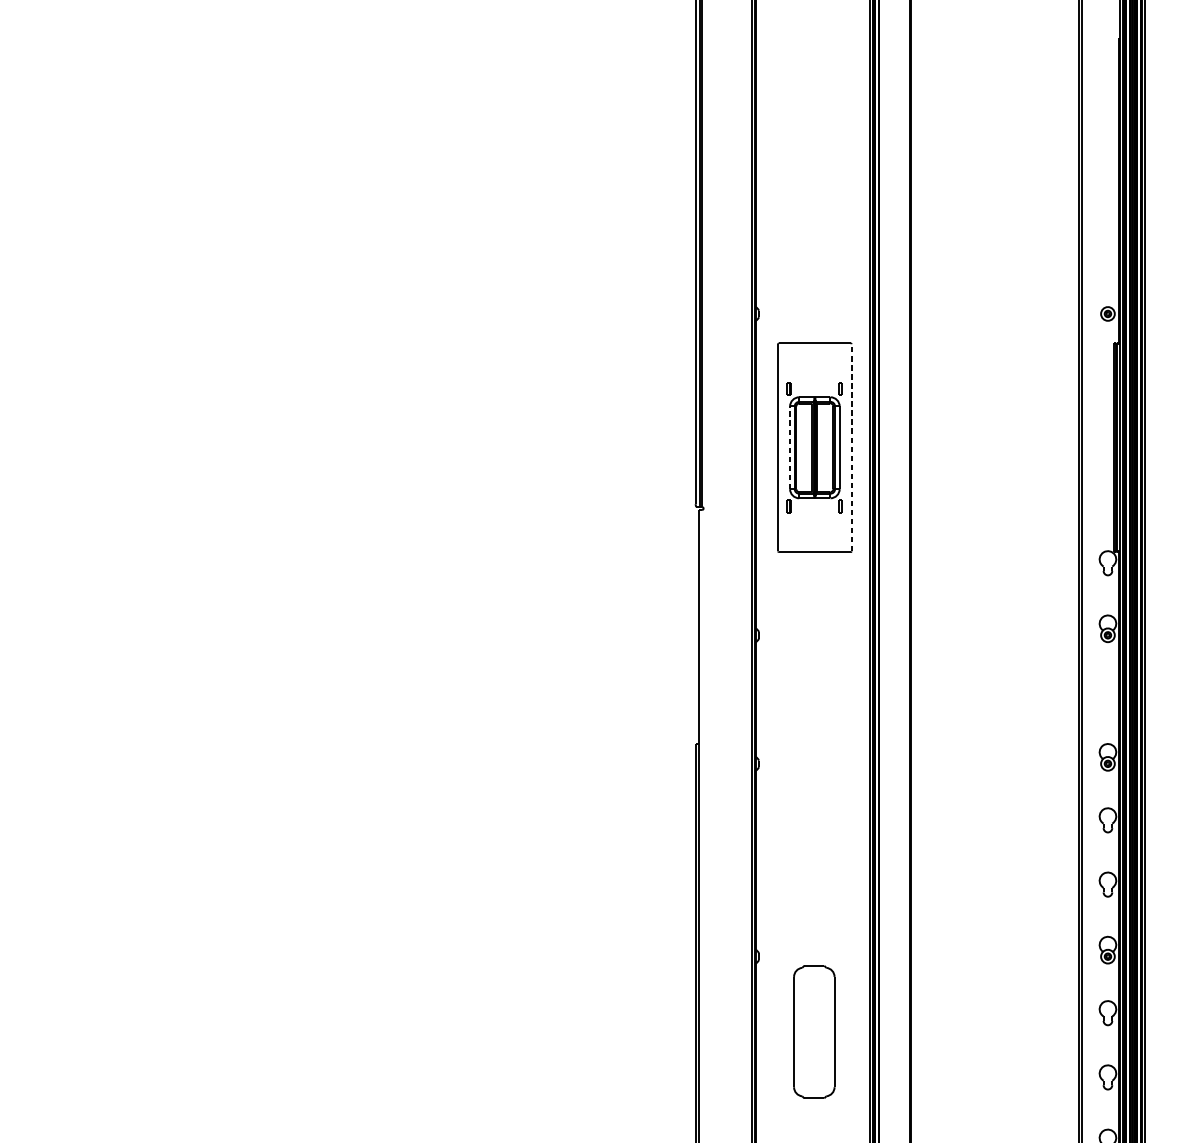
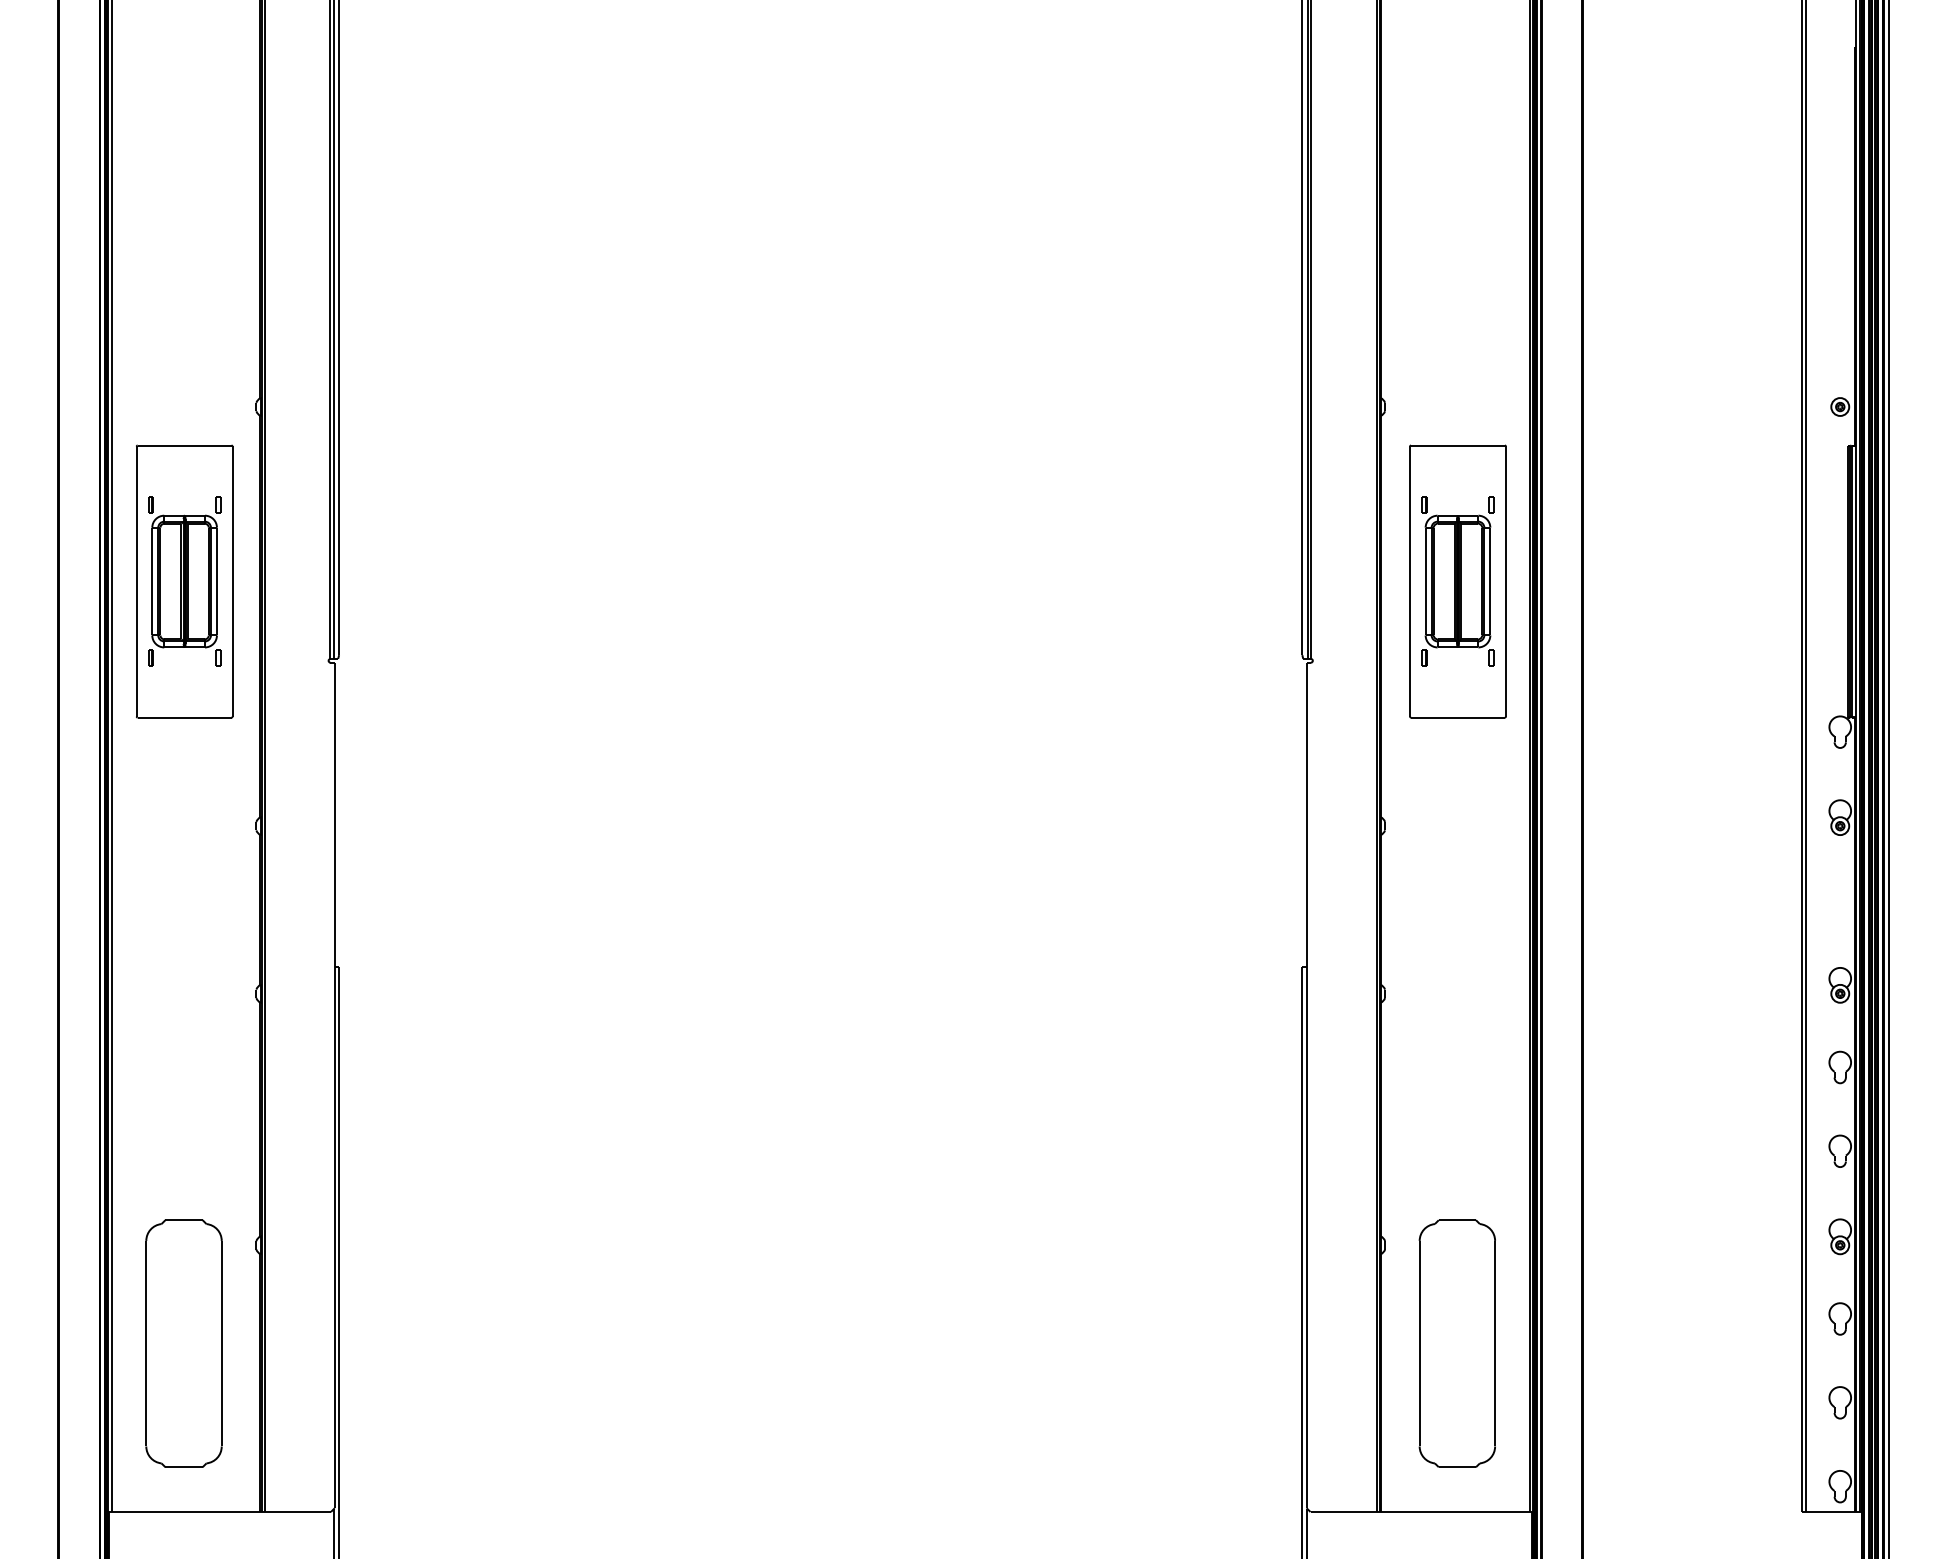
line: (789, 447) -> (1425, 581), dashed -> solid
line: (851, 447) -> (1505, 581), dashed -> solid
part: (813, 1031) -> (1456, 1343), size x1.43

